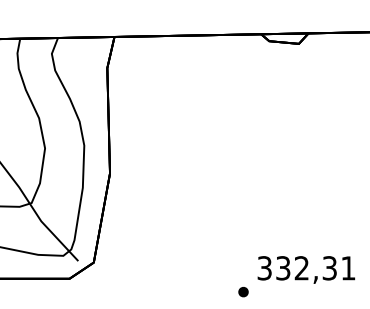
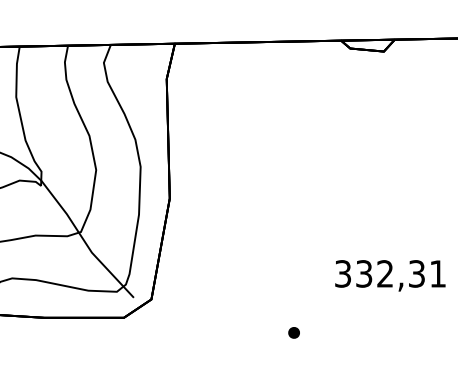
text: (306, 269) -> (390, 275), moved
part: (242, 291) -> (293, 332), moved

